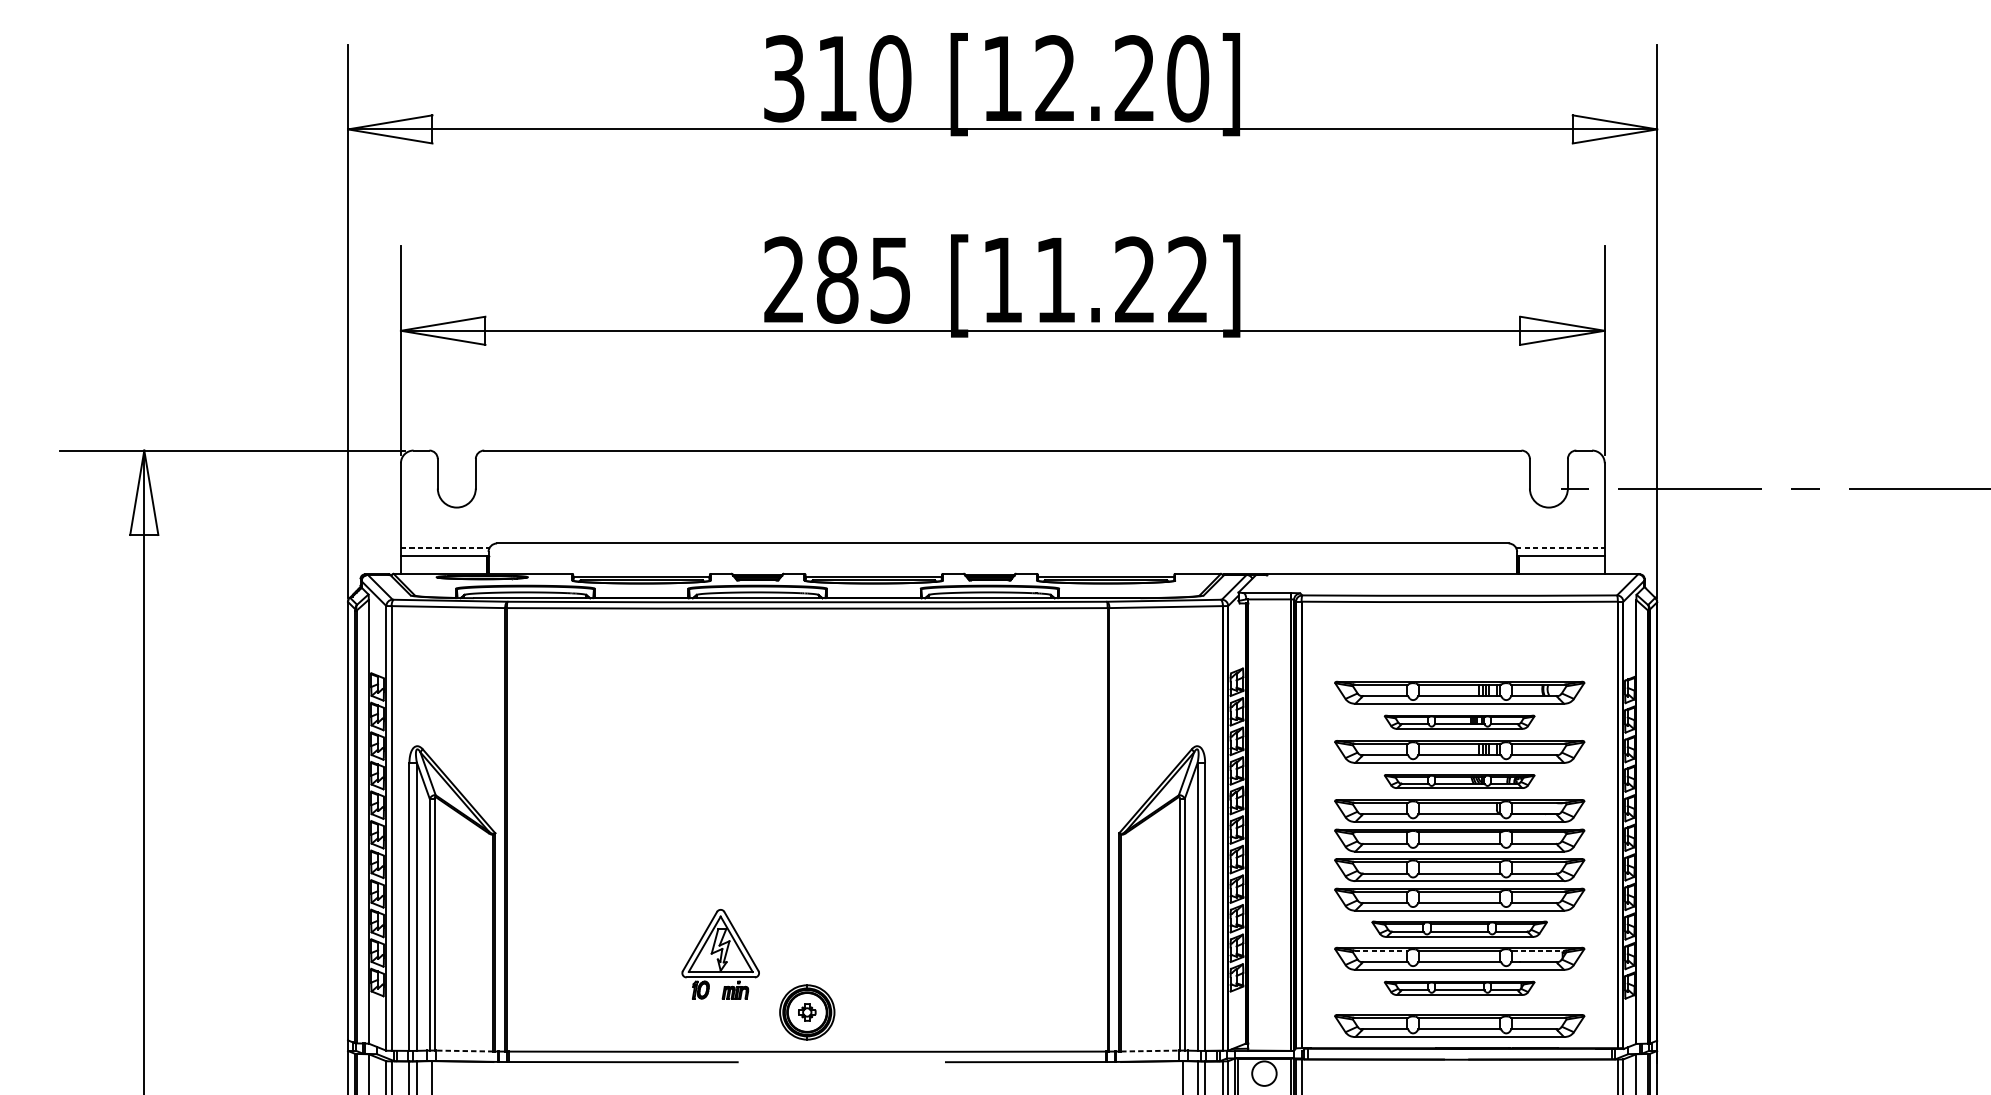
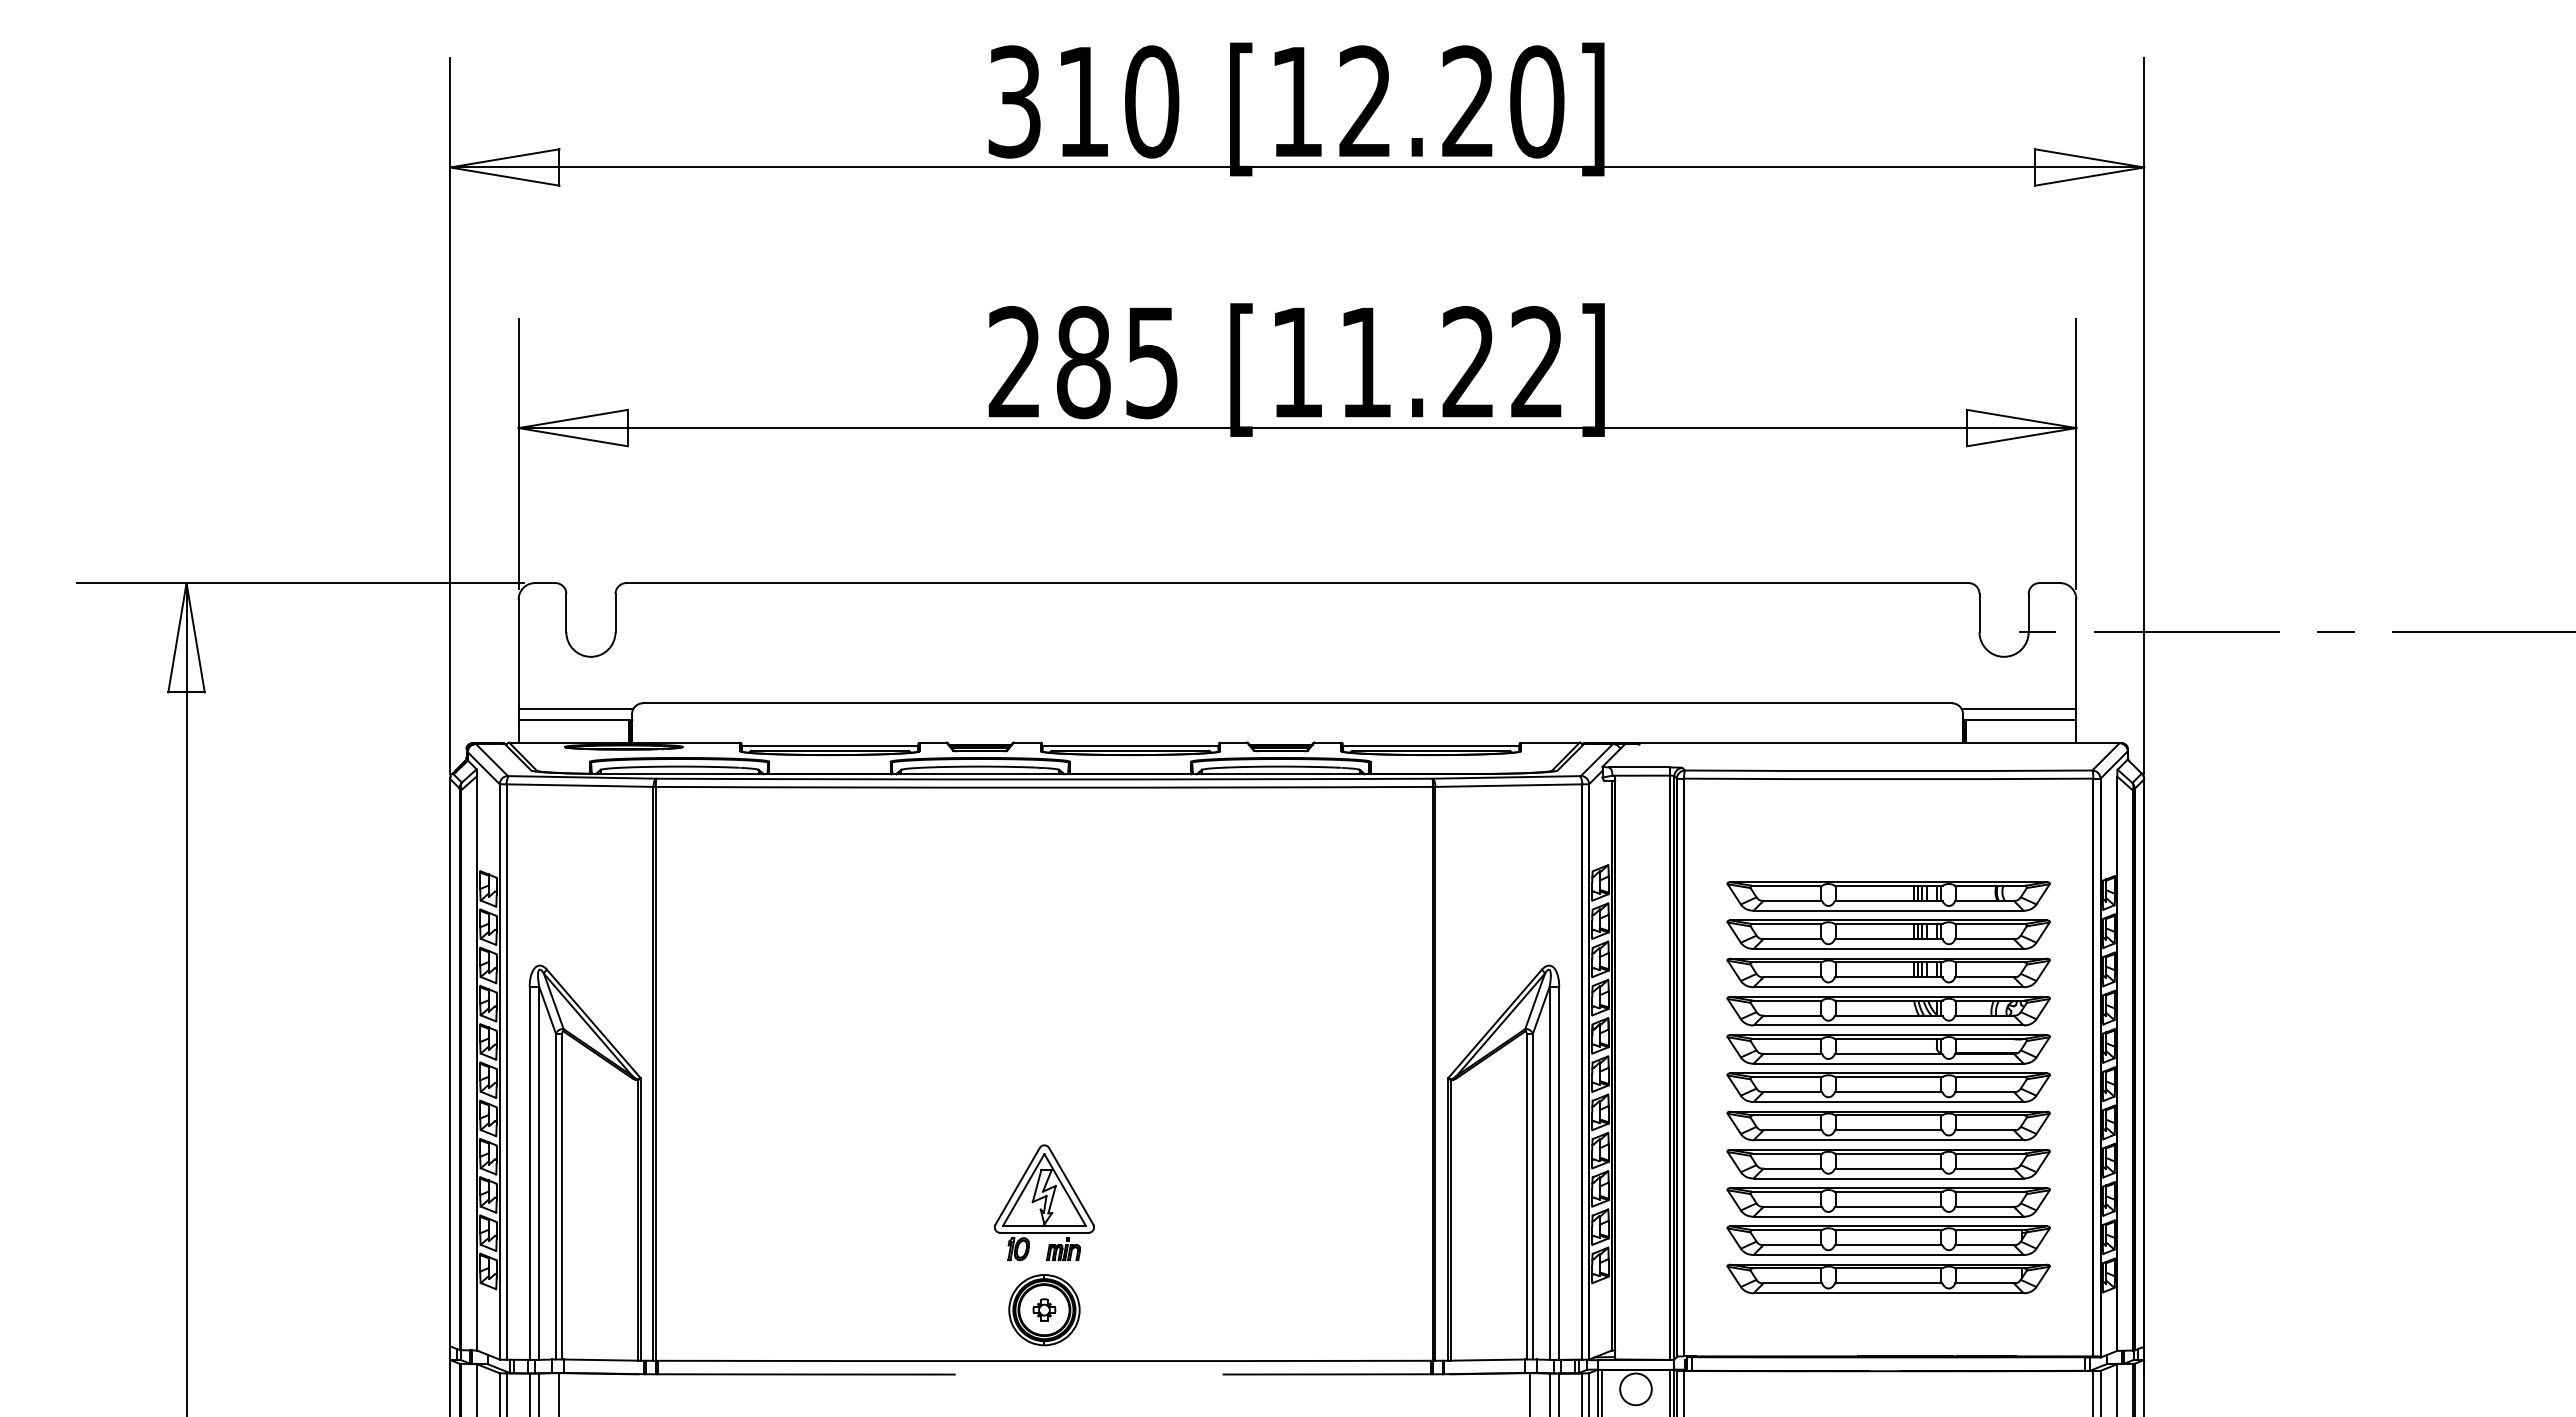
line: (445, 547) -> (576, 708), dashed -> solid
line: (1560, 547) -> (2019, 708), dashed -> solid
part: (1459, 722) -> (1888, 934), size x1.67
part: (1459, 781) -> (1888, 1011), size x1.67
part: (1459, 929) -> (1888, 1202), size x1.43
line: (1381, 950) -> (1787, 1230), dashed -> solid
line: (1539, 950) -> (1991, 1230), dashed -> solid
part: (719, 953) -> (1043, 1202), moved
part: (1459, 987) -> (1888, 1278), size x1.67
part: (1459, 1025) -> (1888, 1327), removed
line: (463, 1051) -> (599, 1360), dashed -> solid
line: (1151, 1051) -> (1489, 1360), dashed -> solid

